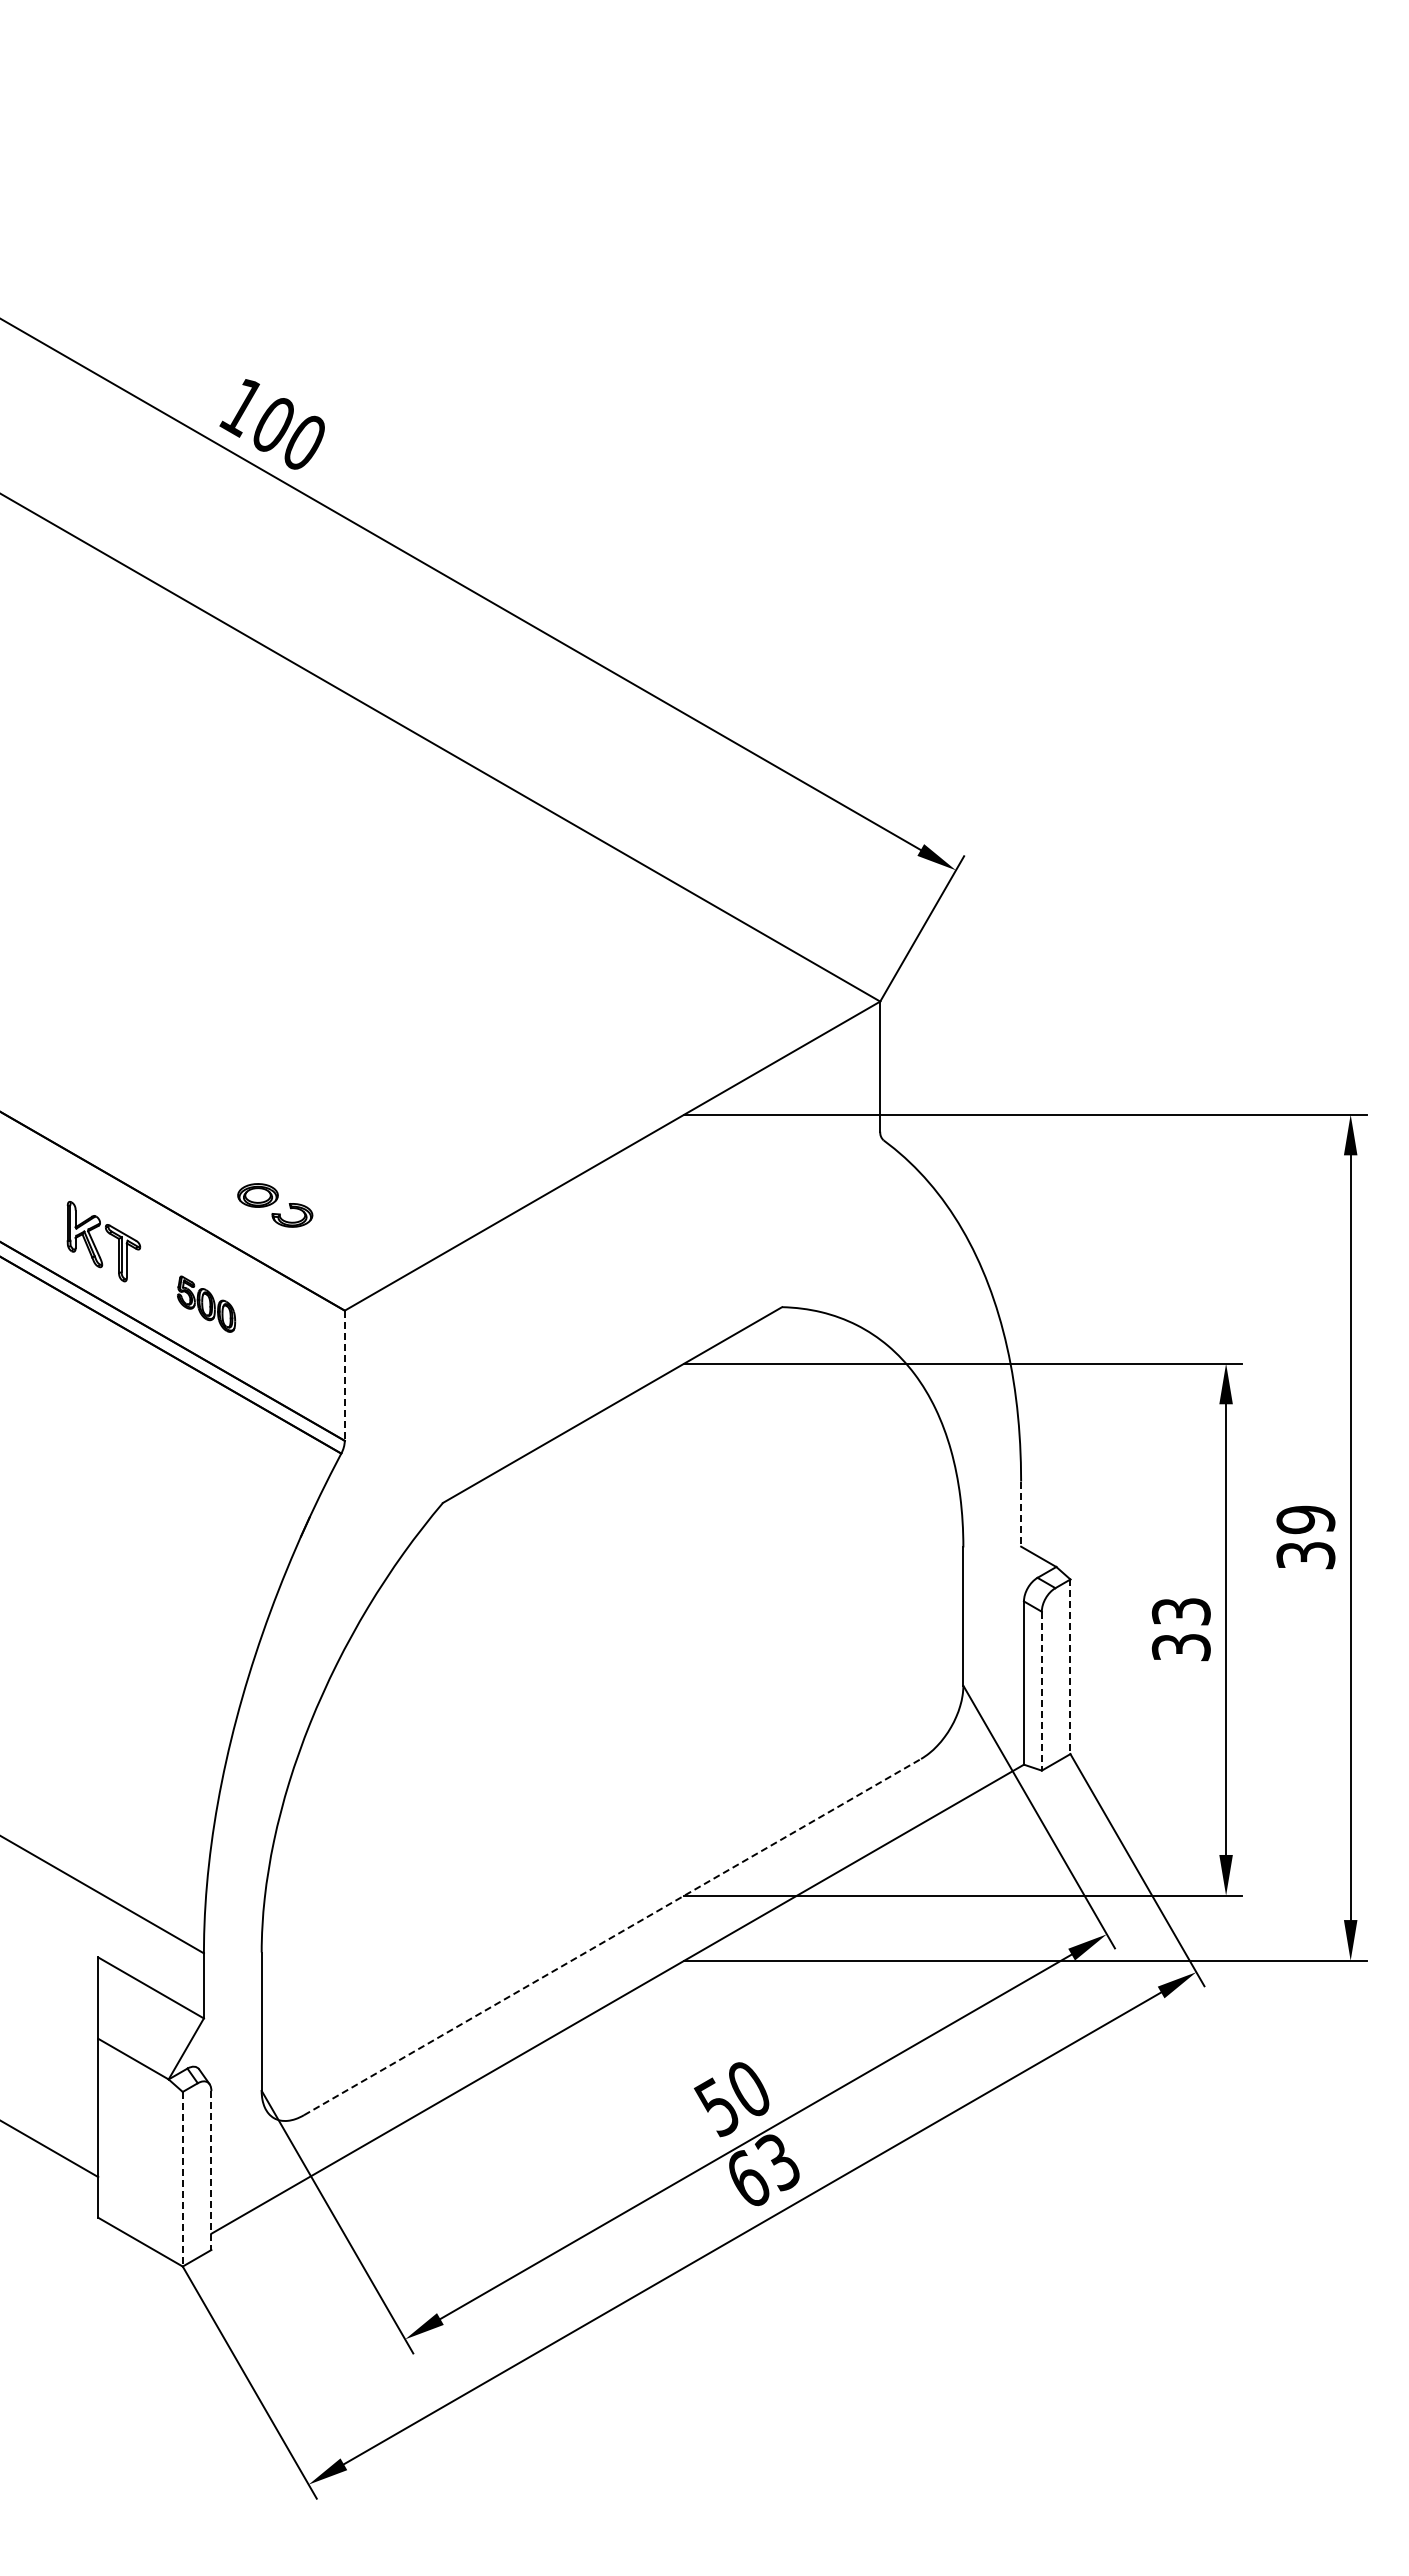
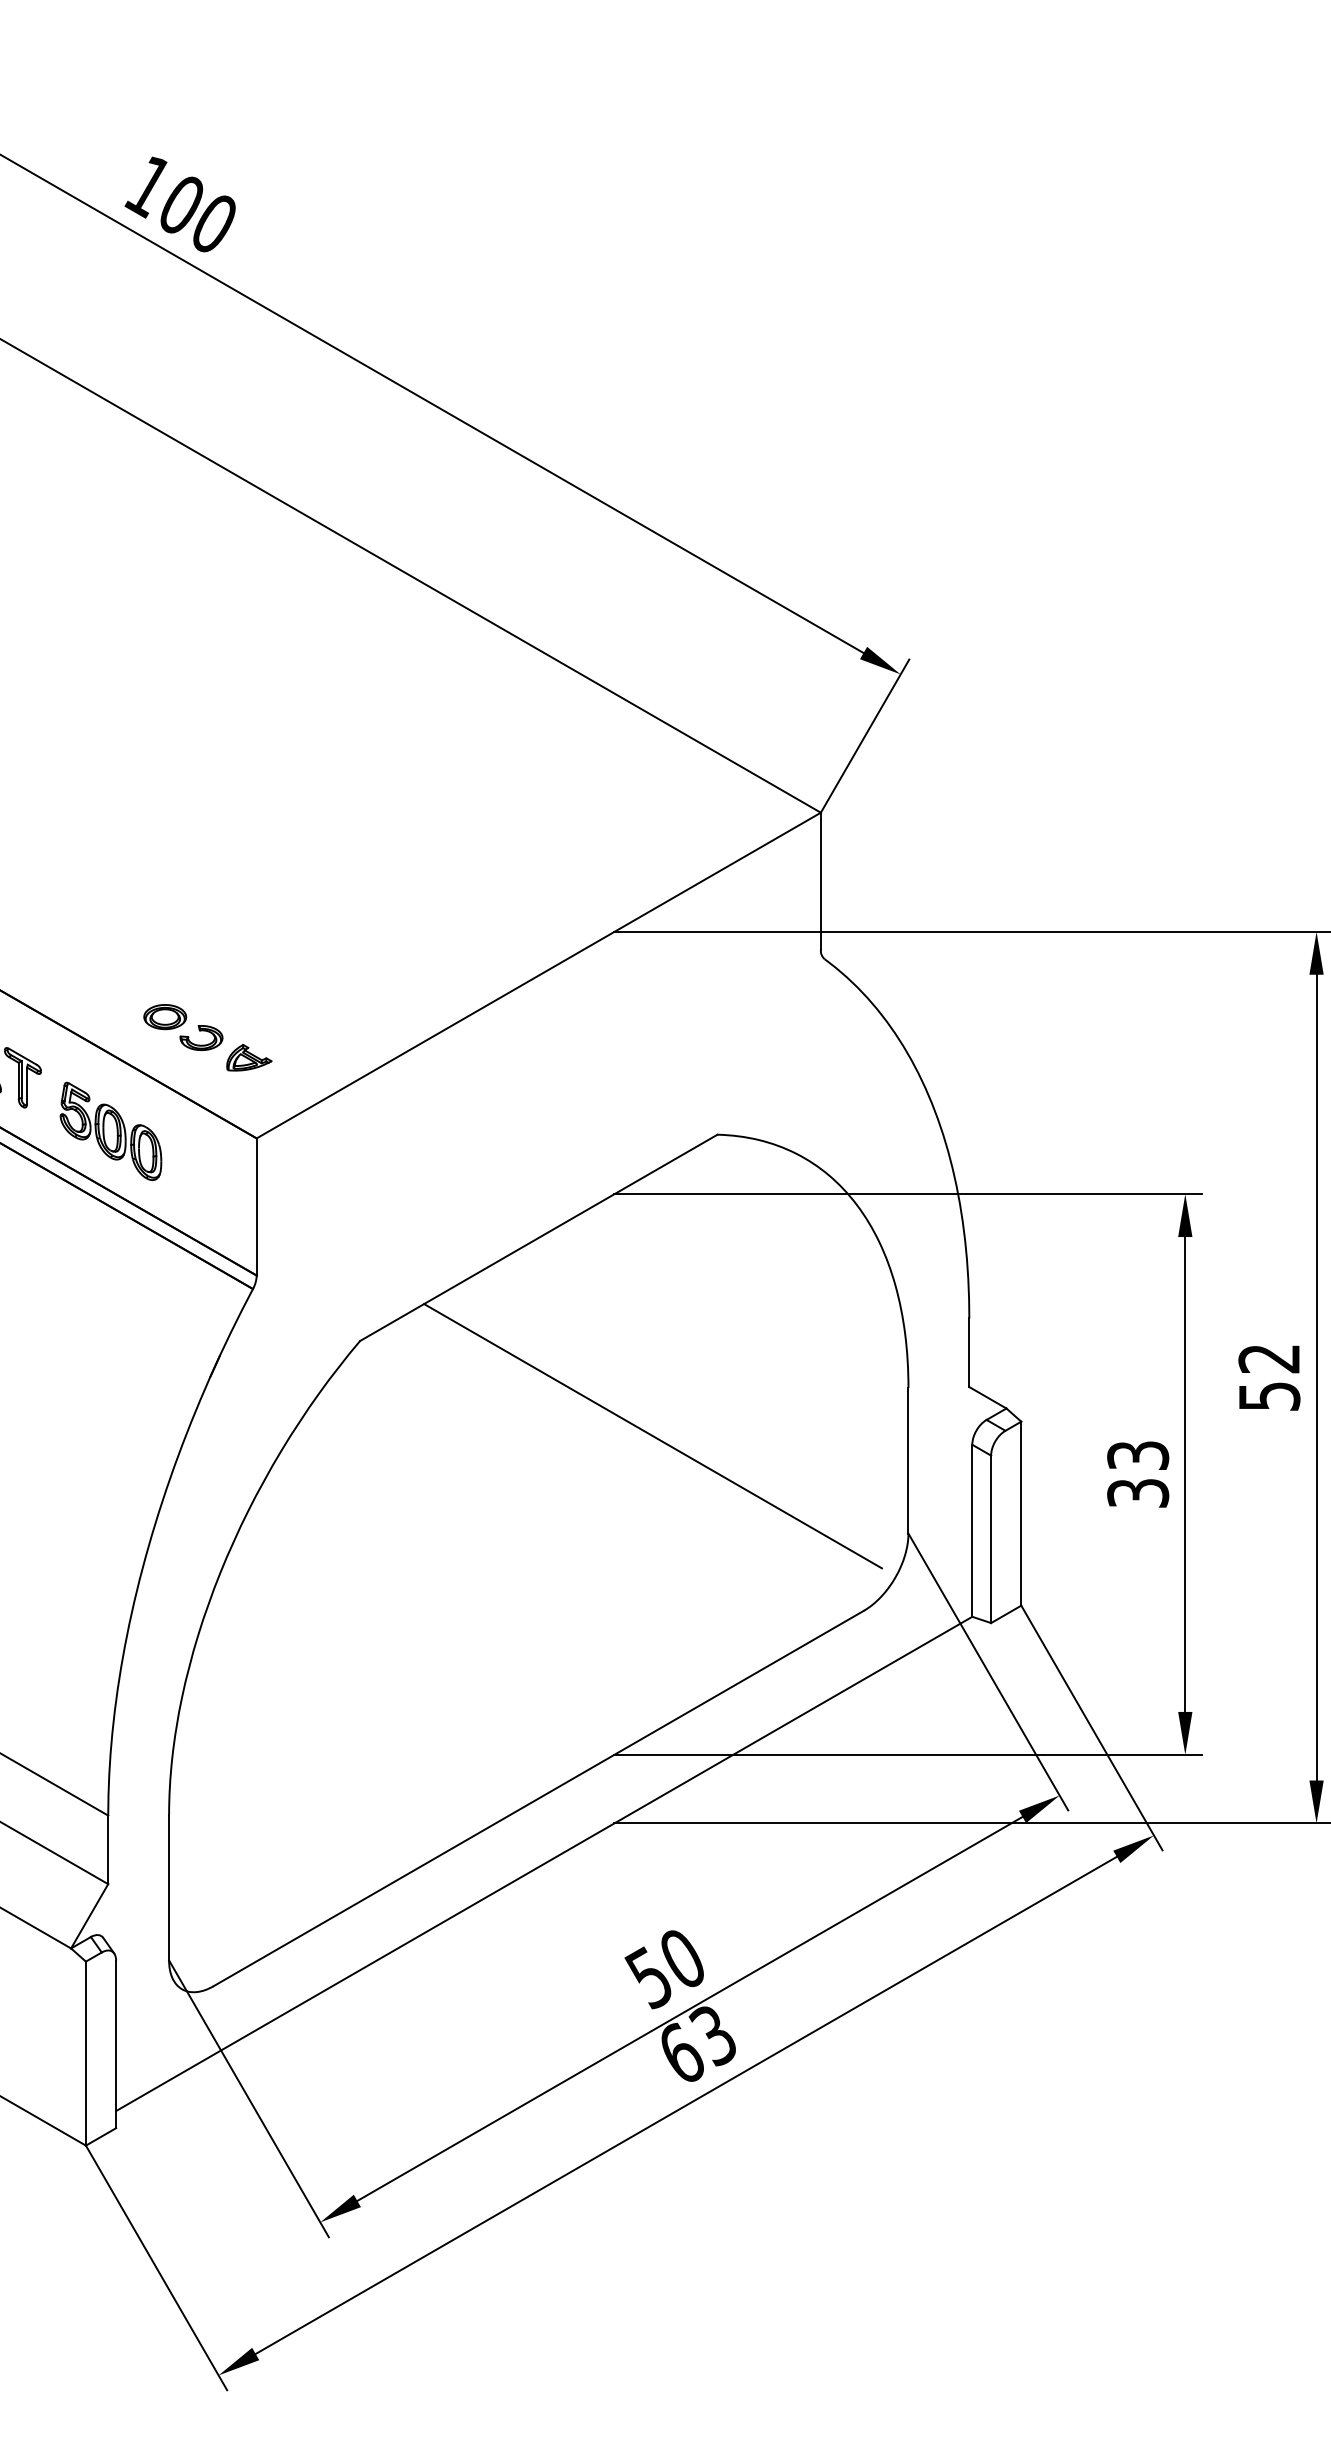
part: (337, 1233) -> (248, 1057), added
part: (206, 1304) -> (110, 1131), size x1.67
line: (344, 1376) -> (256, 1207), dashed -> solid
line: (1021, 1514) -> (969, 1353), dashed -> solid
text: (1305, 1536) -> (1268, 1376), 39 -> 52
line: (720, 1592) -> (652, 1435), added
line: (1070, 1667) -> (1021, 1514), dashed -> solid
line: (1041, 1691) -> (990, 1539), dashed -> solid
line: (612, 1936) -> (538, 1797), dashed -> solid
line: (211, 2171) -> (116, 2045), dashed -> solid
line: (182, 2179) -> (85, 2053), dashed -> solid

